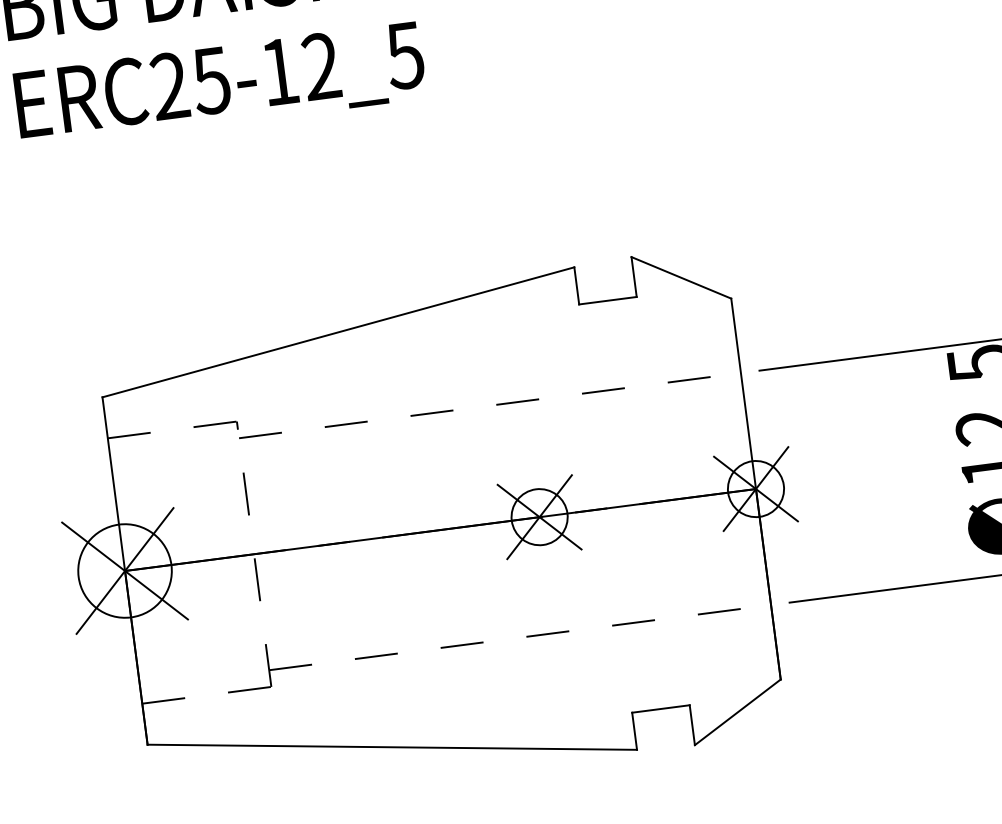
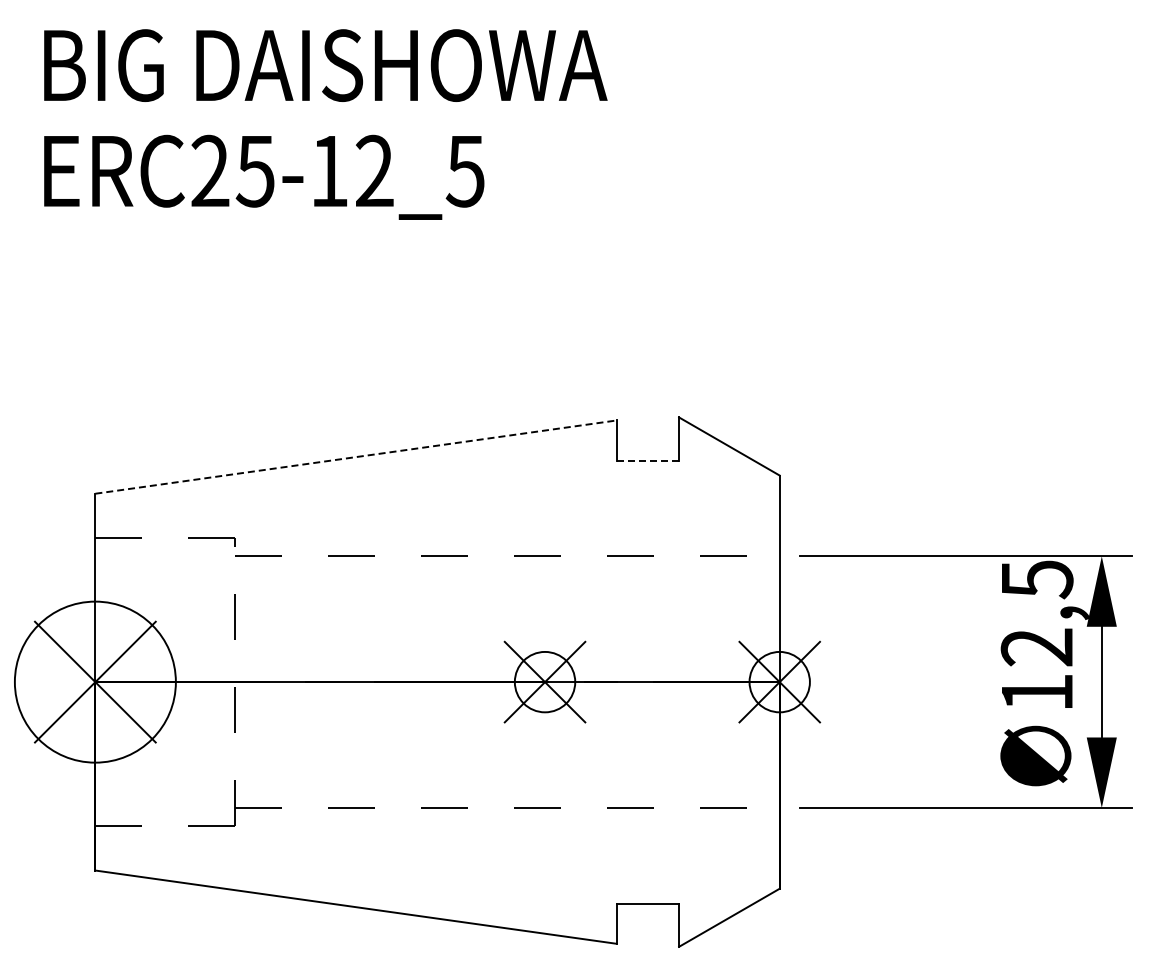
line: (608, 300) -> (648, 460), solid -> dashed
line: (338, 332) -> (356, 457), solid -> dashed
circle: (125, 570) -> (95, 681), size x1.6

